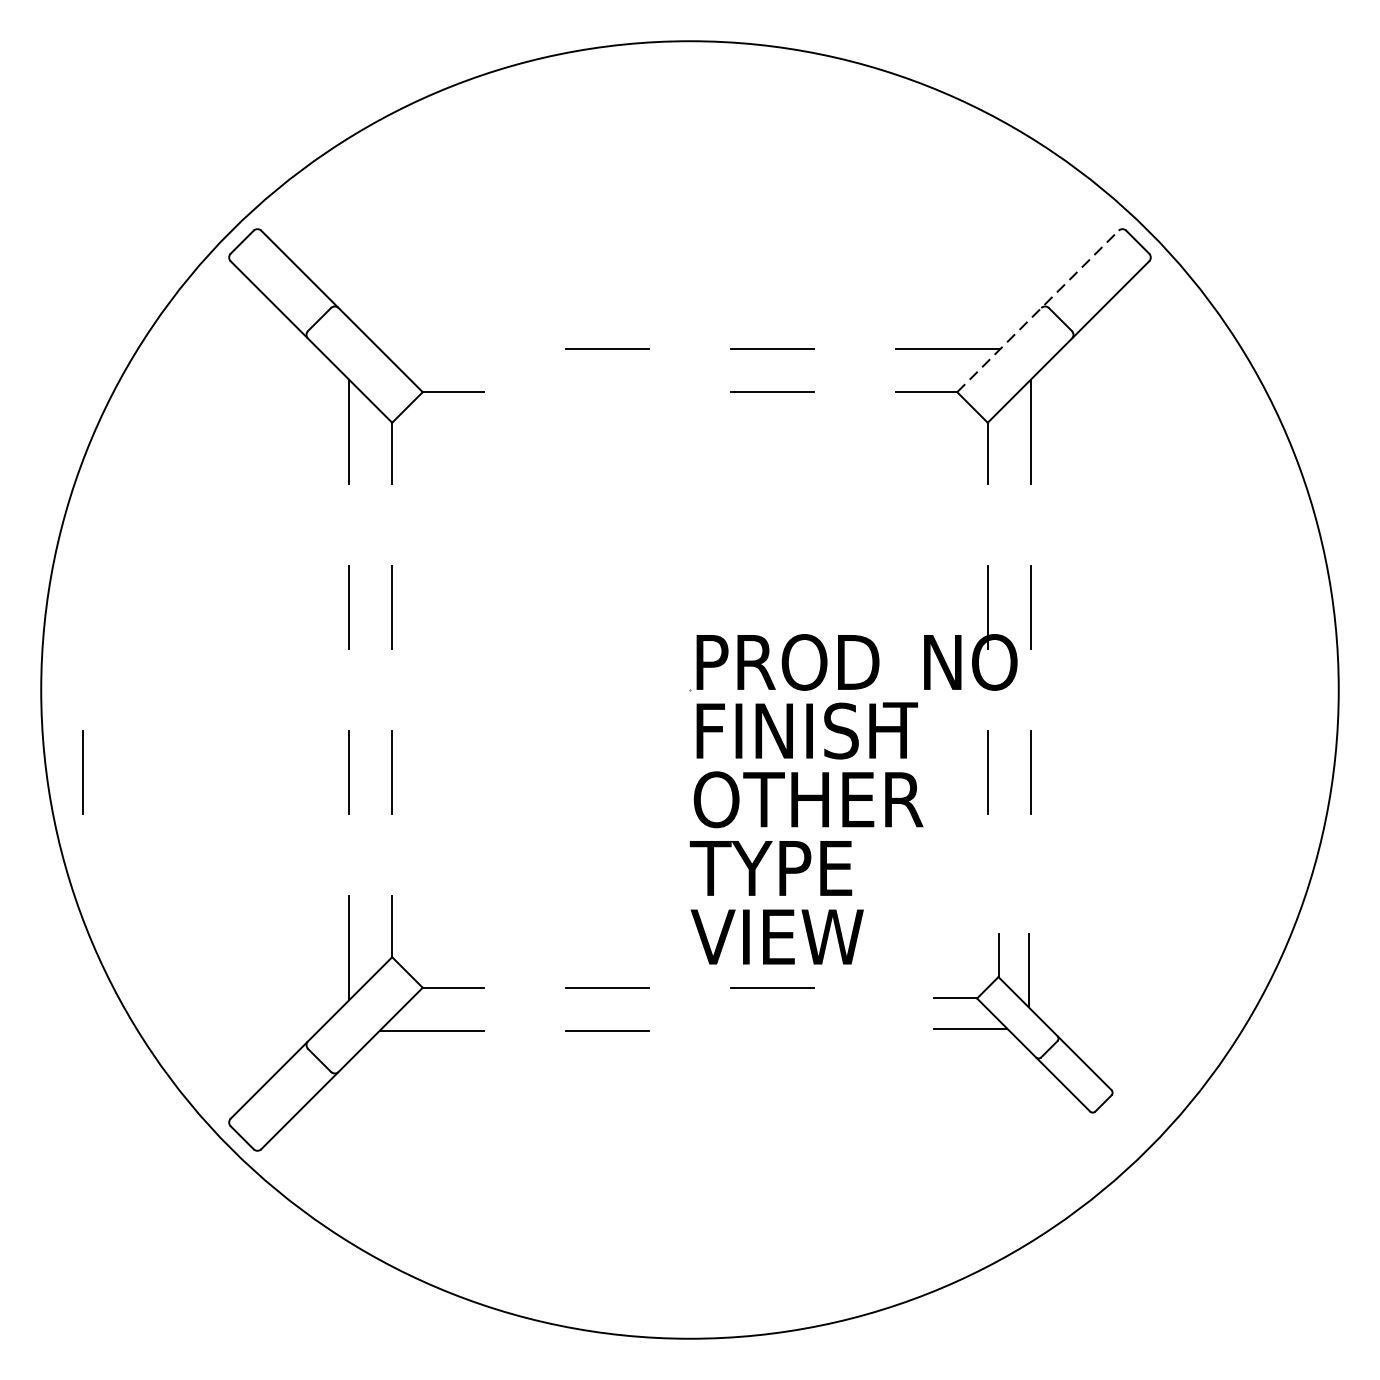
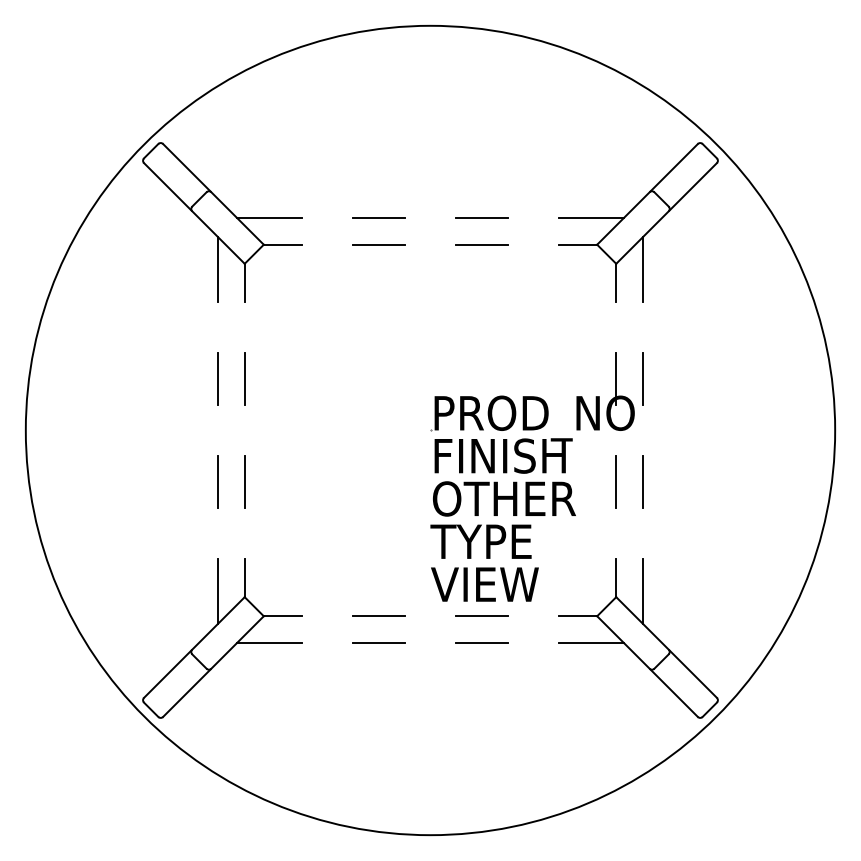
line: (1037, 311) -> (647, 194), dashed -> solid
line: (431, 348) -> (269, 217), added
line: (606, 391) -> (378, 244), added
line: (82, 771) -> (51, 481), removed
part: (1023, 1023) -> (638, 638), size x1.43
line: (771, 1031) -> (481, 643), added

